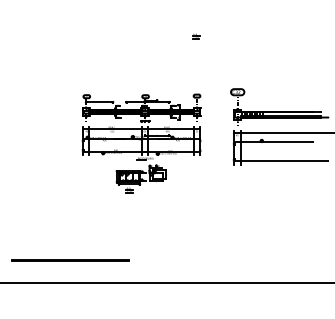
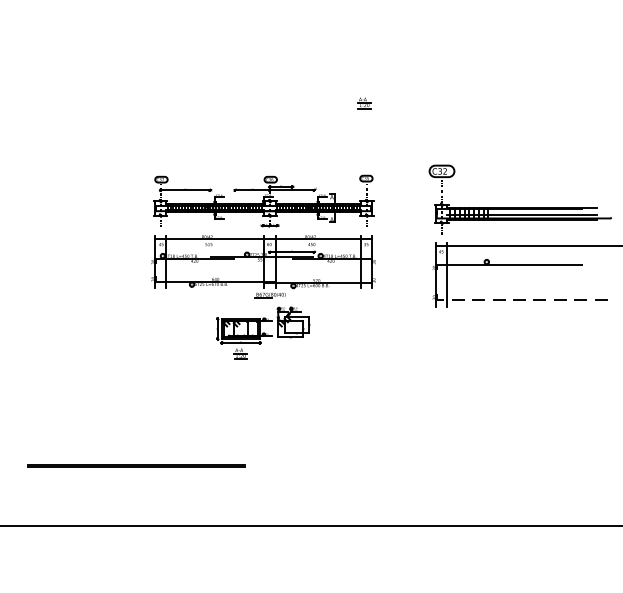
part: (196, 36) -> (365, 103), moved
line: (279, 161) -> (519, 300), solid -> dashed
line: (70, 260) -> (136, 465), moved

